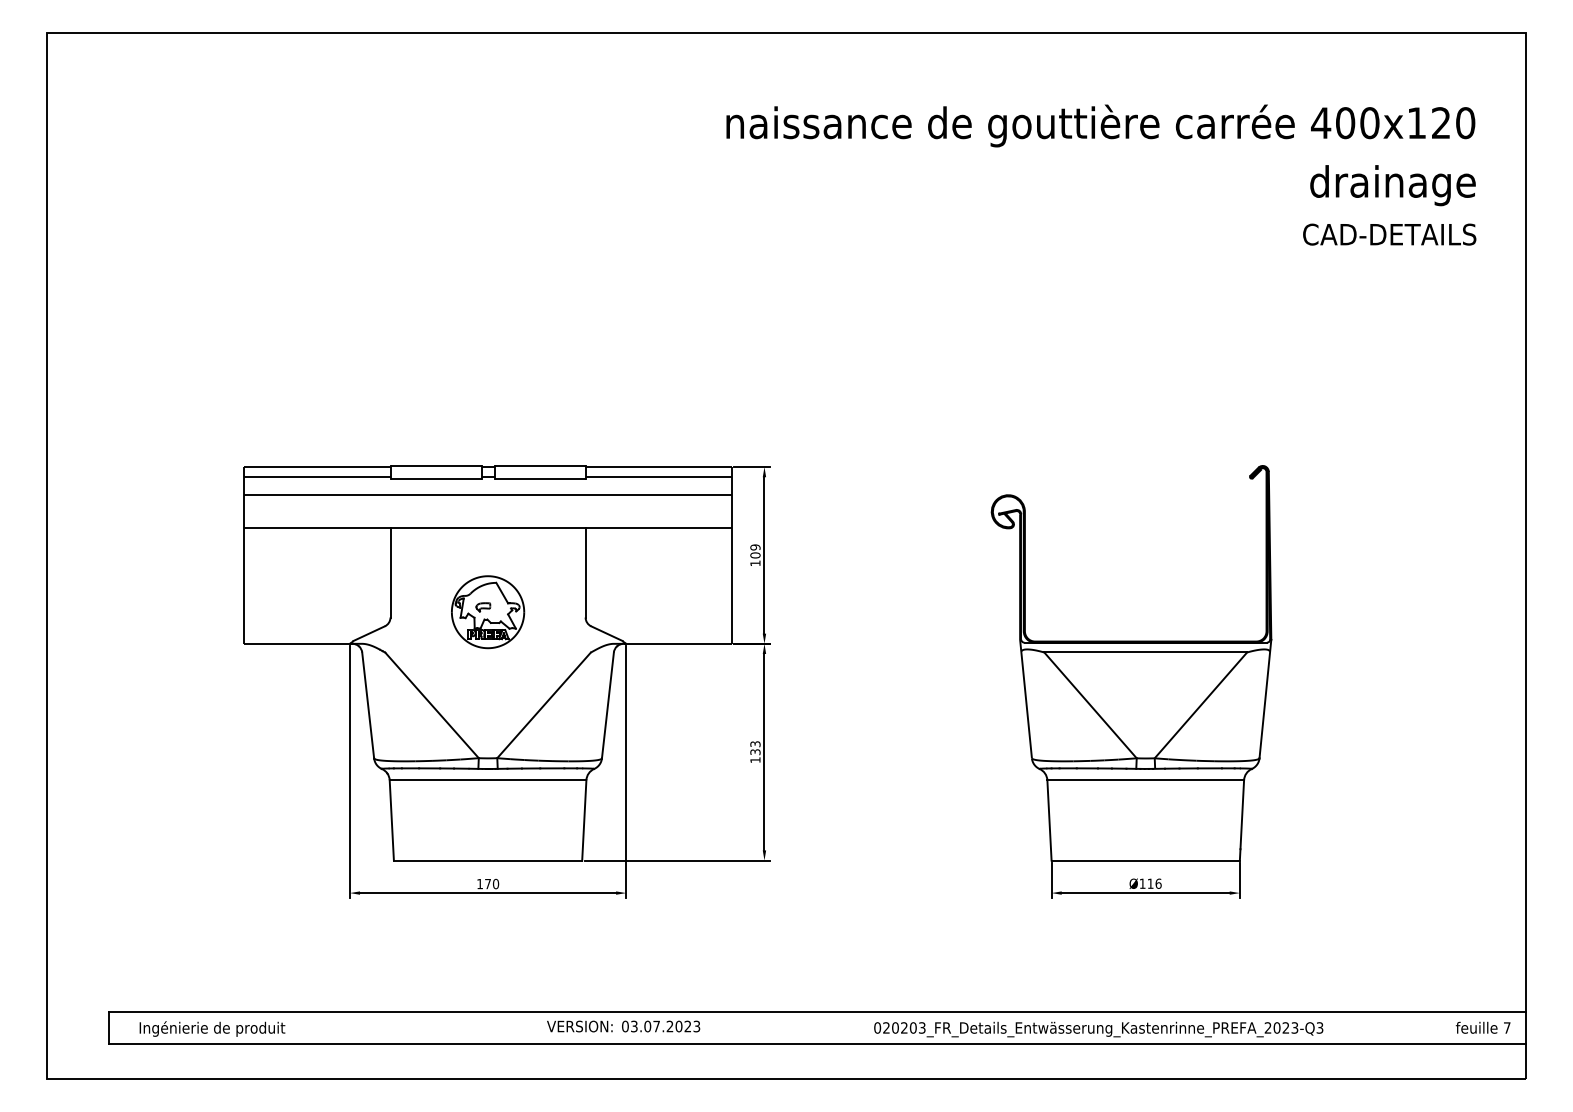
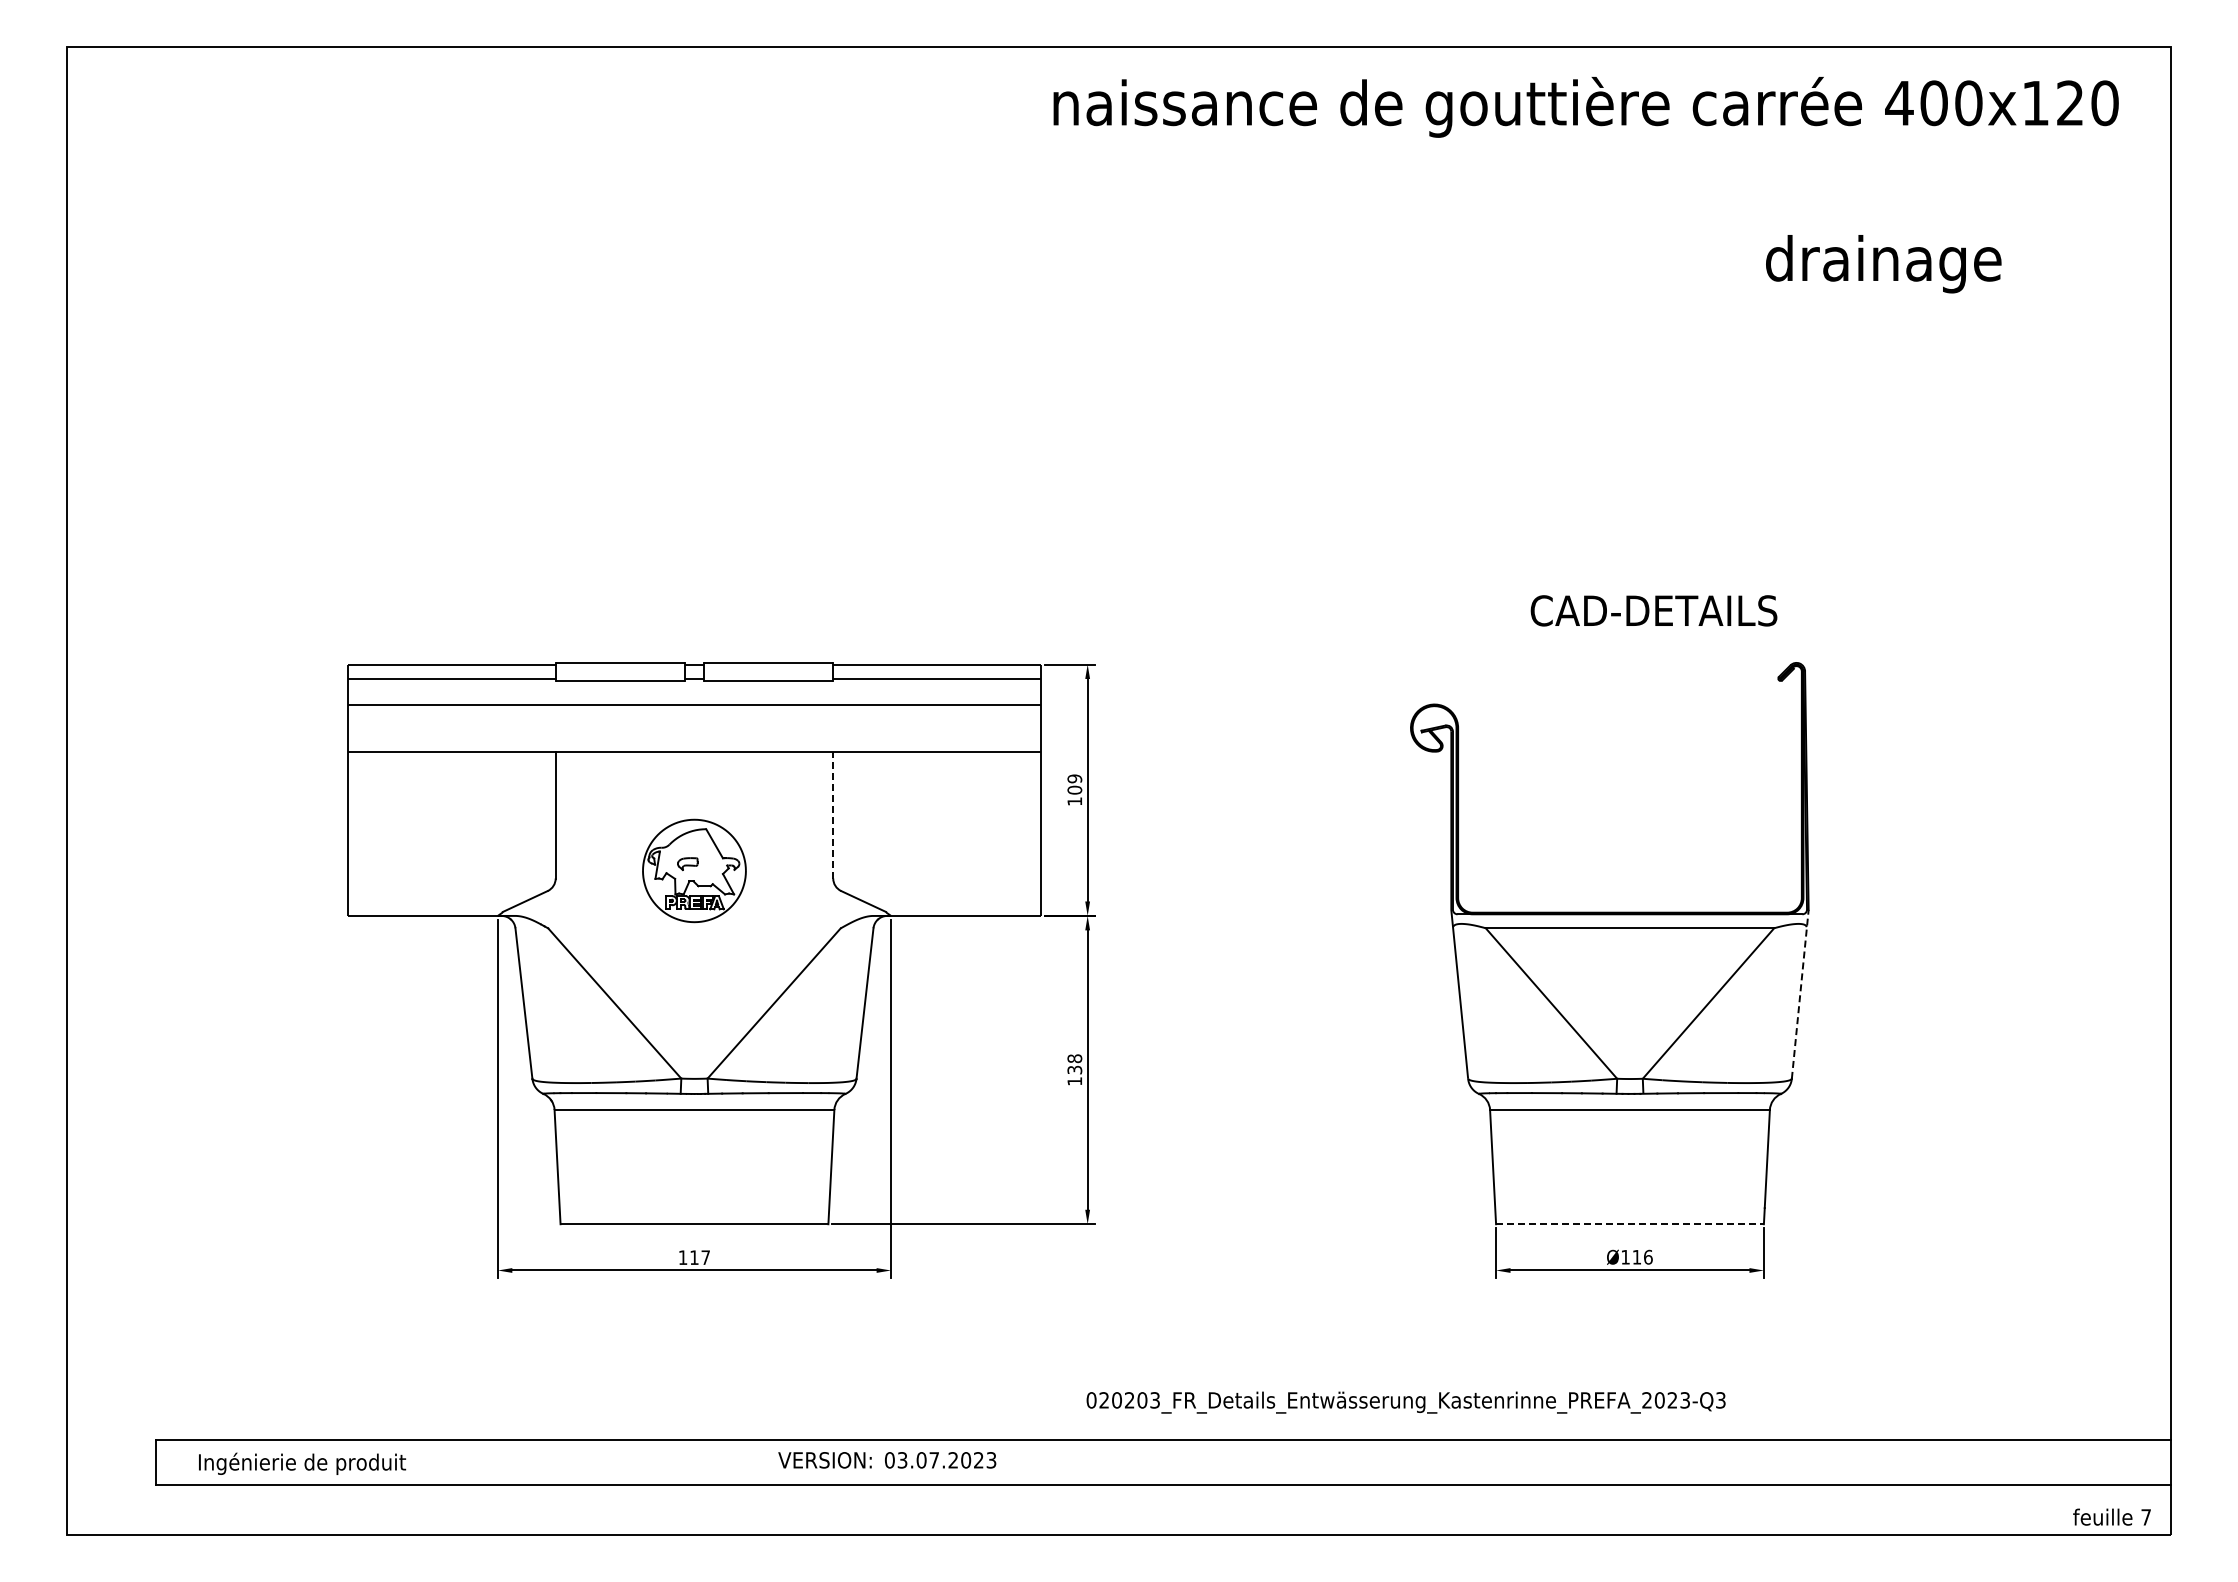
text: (1100, 126) -> (1585, 107), moved
text: (1392, 185) -> (1883, 264), moved
text: (1389, 234) -> (1653, 610), moved
line: (585, 572) -> (833, 814), solid -> dashed
line: (1265, 699) -> (1800, 994), solid -> dashed
text: (755, 744) -> (1074, 1058), 133 -> 138
line: (1145, 860) -> (1629, 1224), solid -> dashed
text: (492, 883) -> (700, 1257), 170 -> 117
text: (1482, 1027) -> (2111, 1516), moved
text: (1098, 1029) -> (1405, 1402), moved

